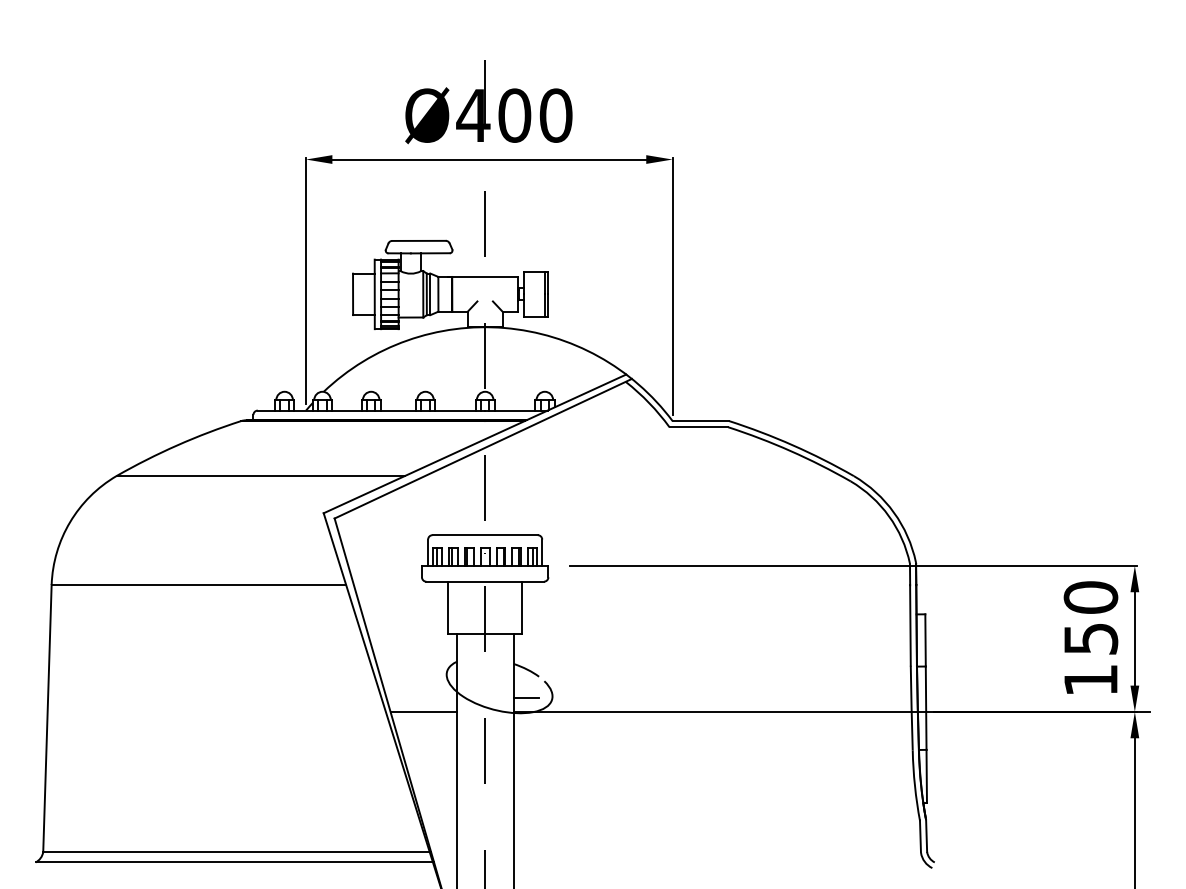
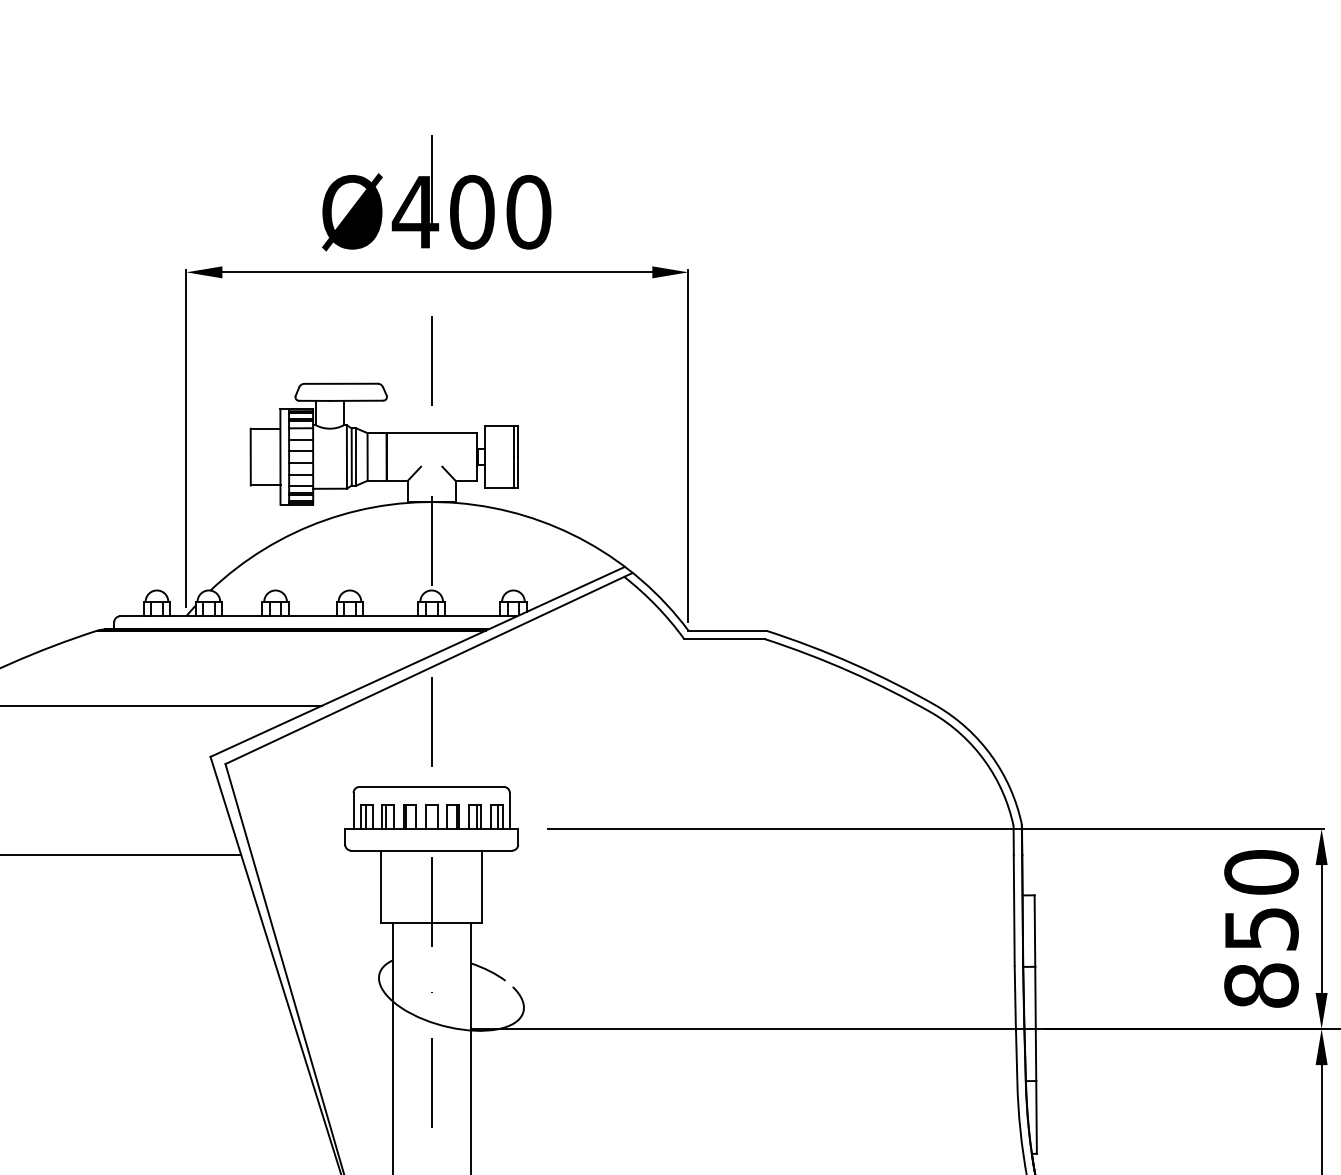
text: (1090, 680) -> (1260, 985), 150 -> 850
line: (526, 698) -> (488, 1010), removed
line: (423, 711) -> (347, 1028), removed

